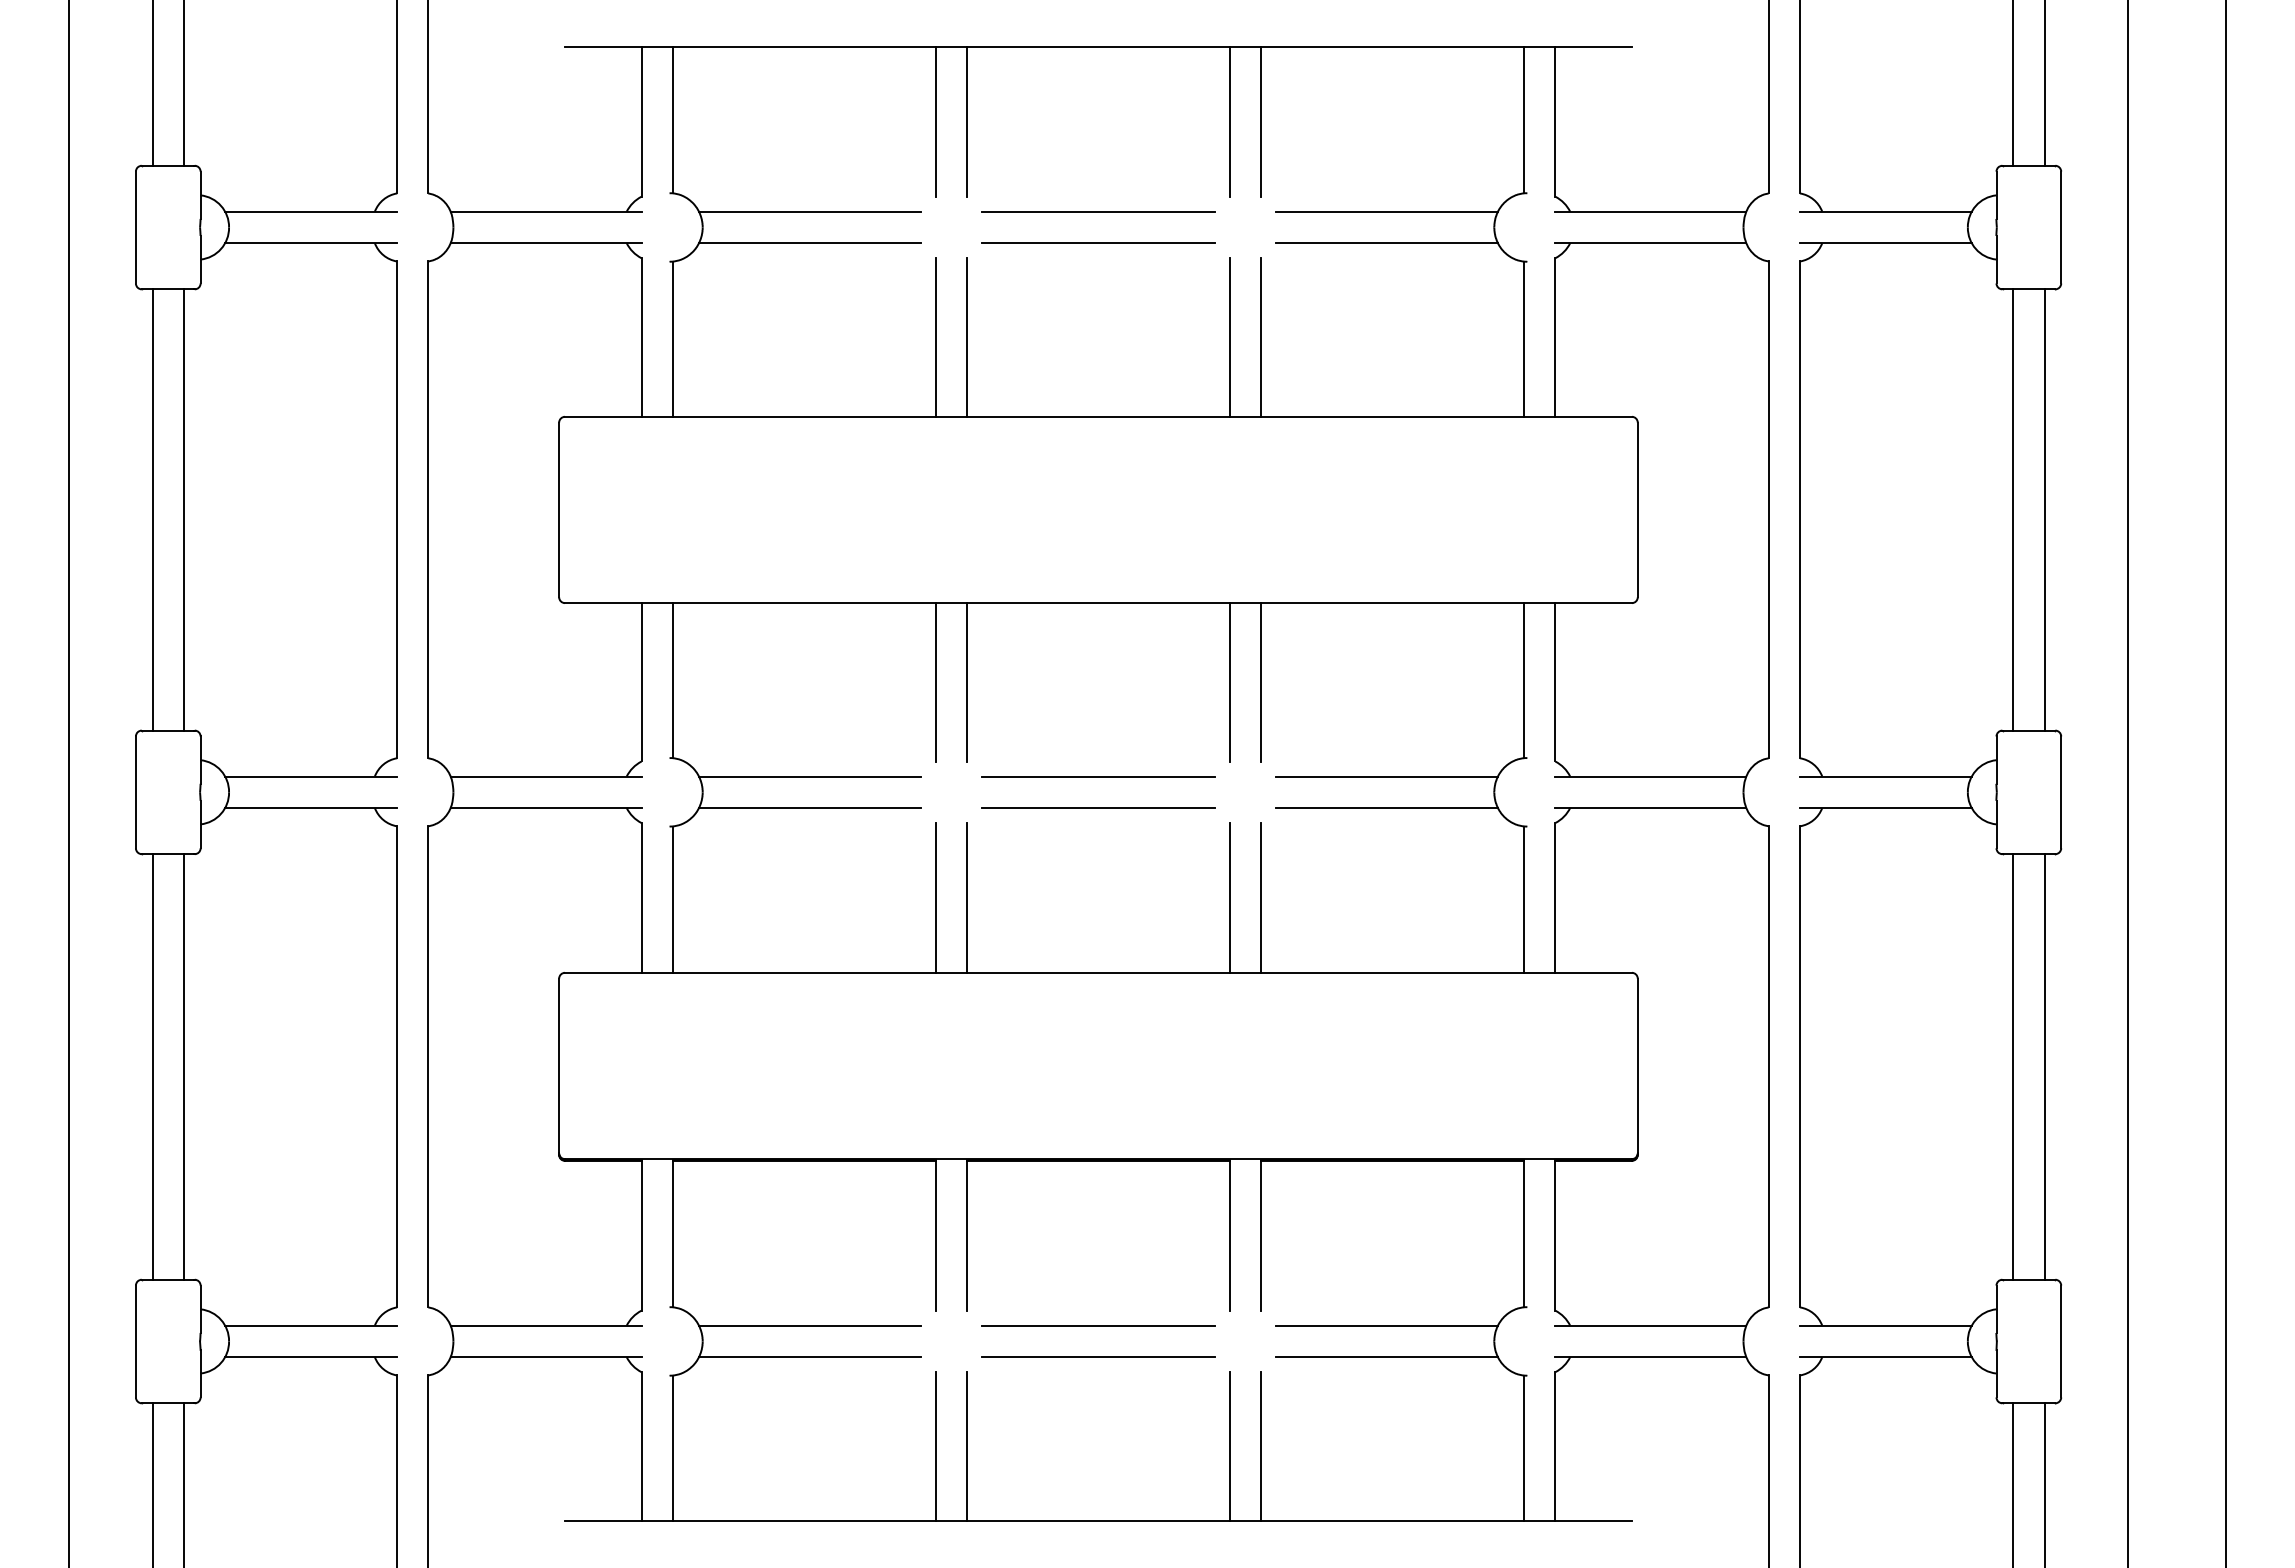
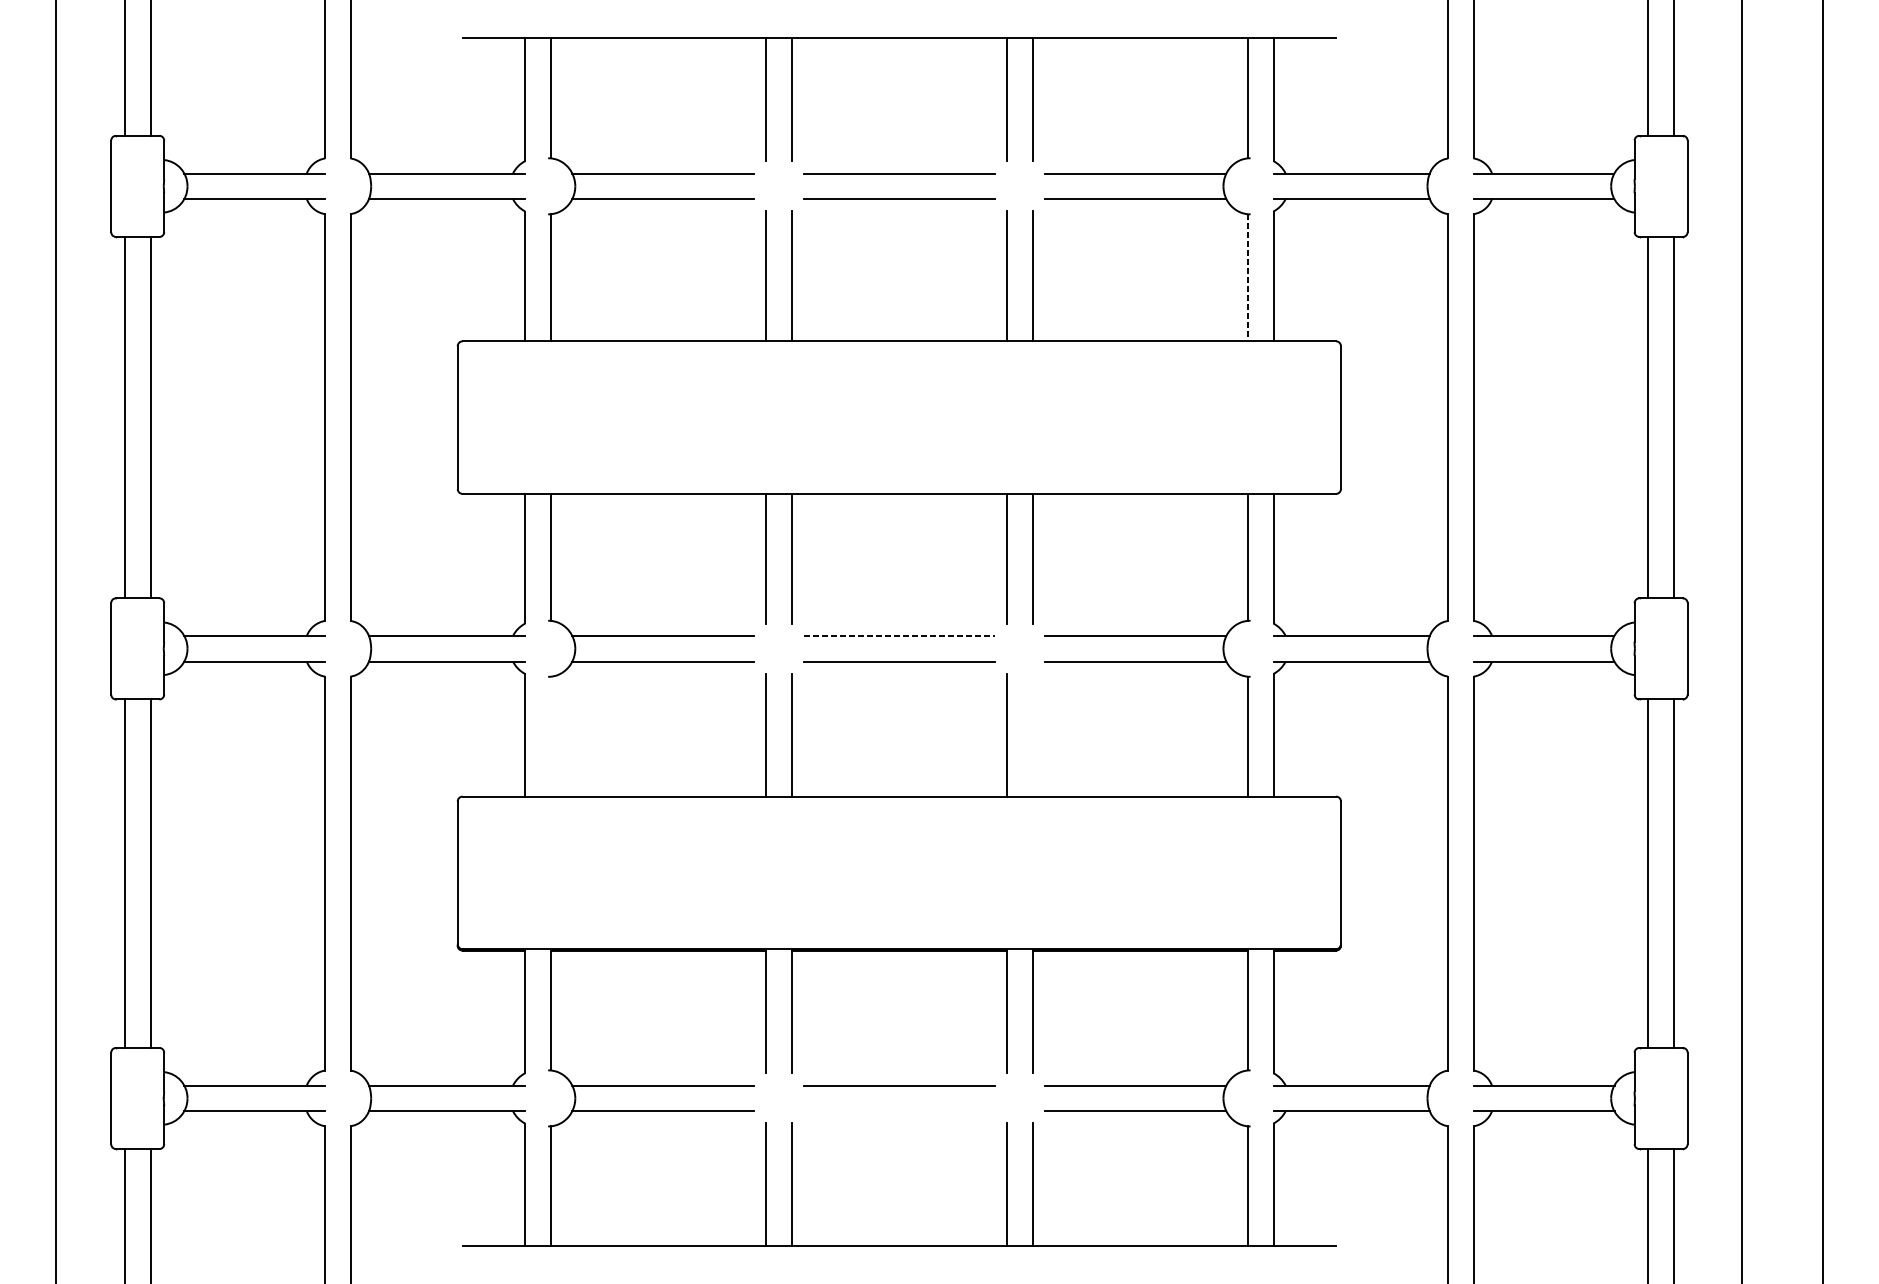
line: (1524, 339) -> (1248, 278), solid -> dashed
line: (1098, 776) -> (899, 635), solid -> dashed
line: (1261, 897) -> (1032, 734), removed
line: (672, 899) -> (550, 736), removed
line: (1098, 1356) -> (899, 1110), removed

